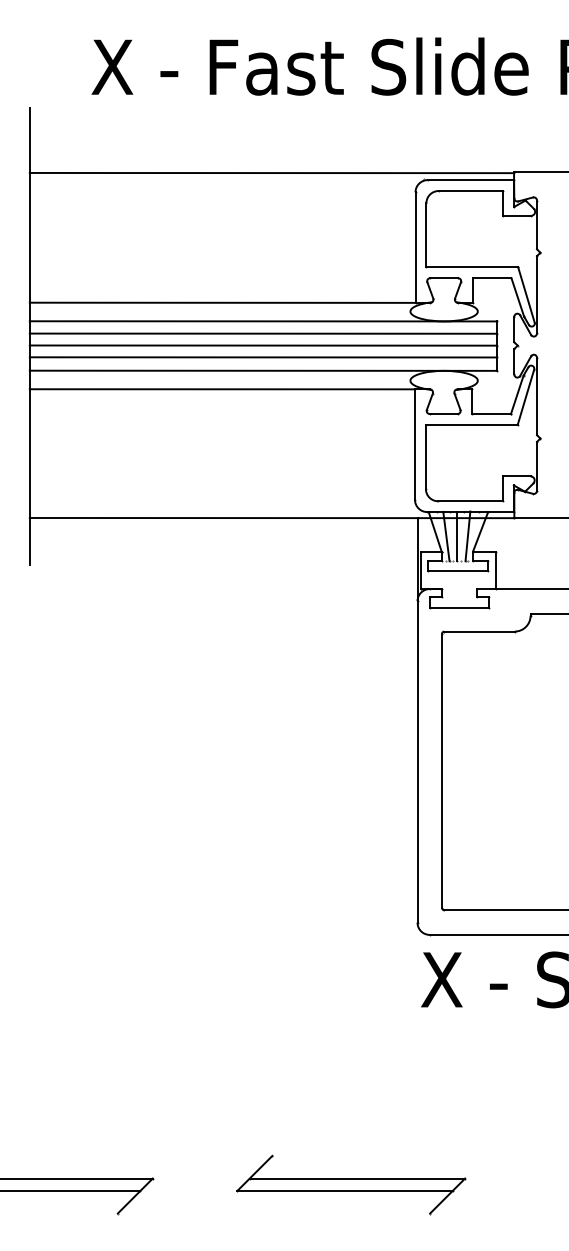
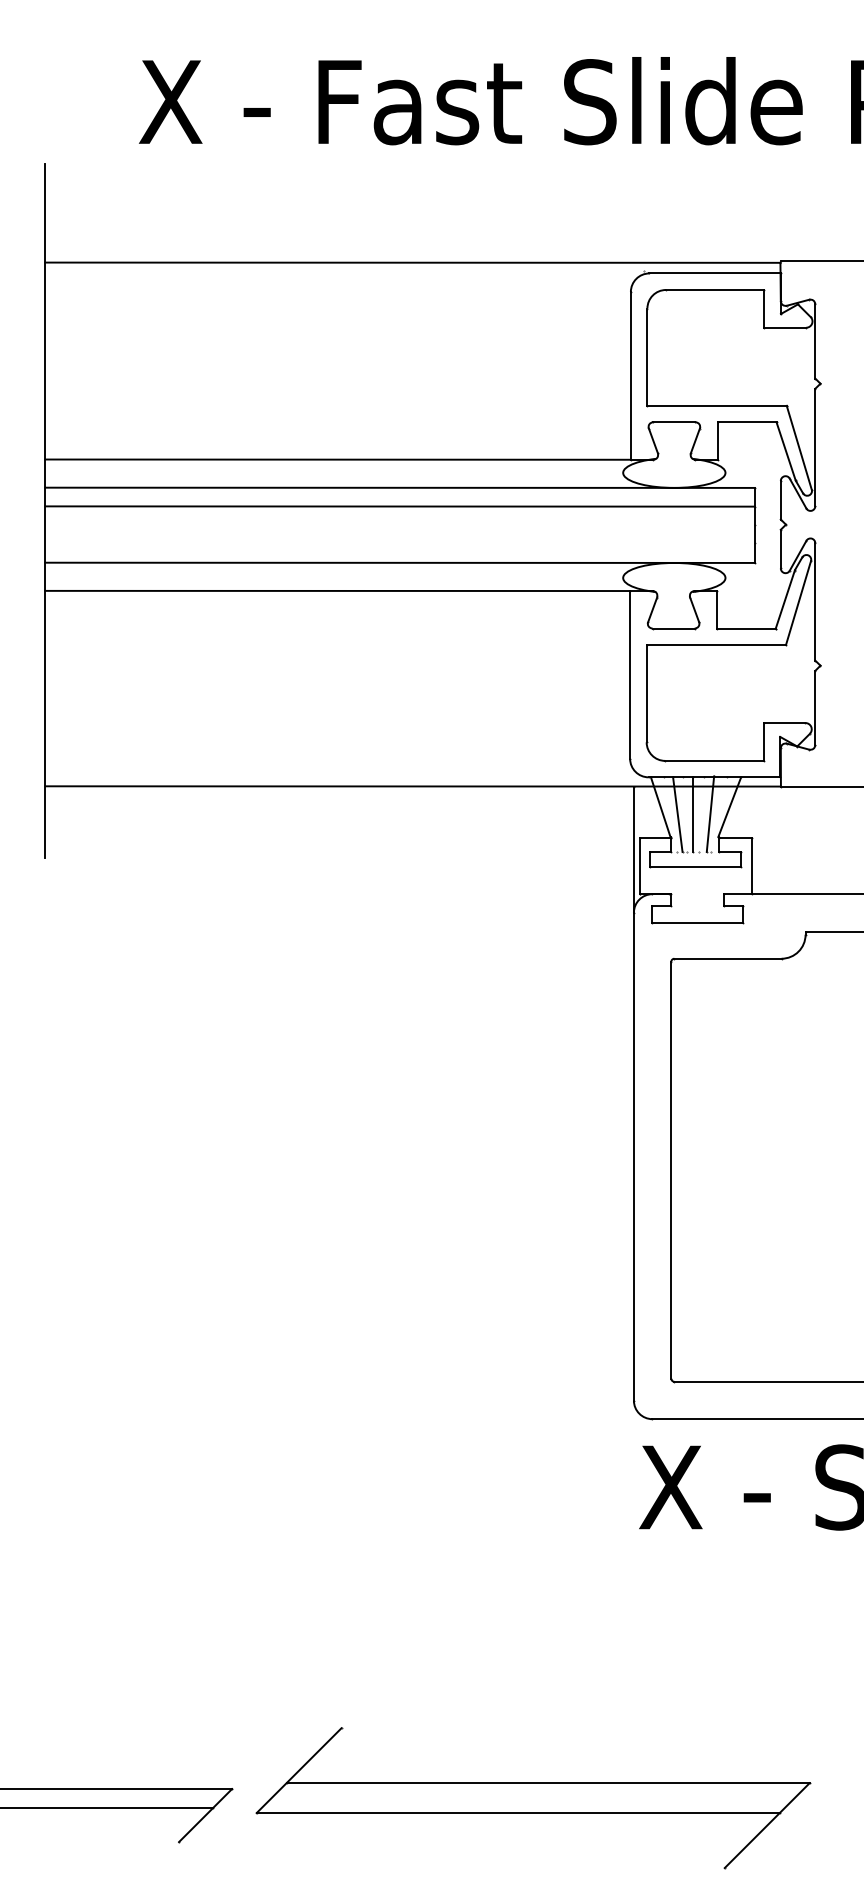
line: (263, 345) -> (400, 524), removed
line: (263, 357) -> (400, 542), removed
part: (351, 1184) -> (533, 1798), size x1.6

